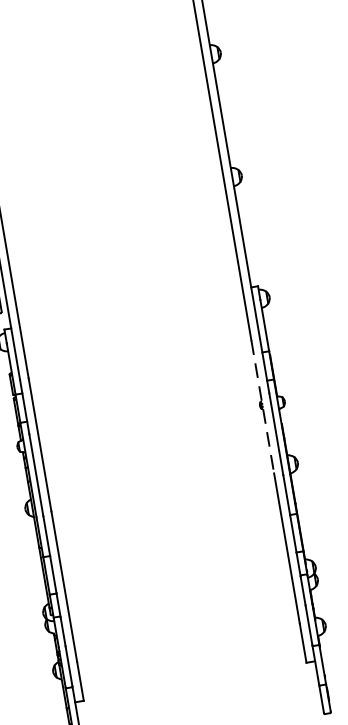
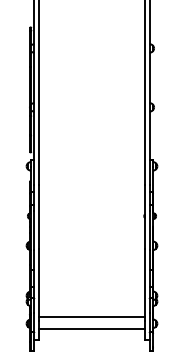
line: (262, 405) -> (145, 216), dashed -> solid
line: (185, 633) -> (91, 316), added
line: (190, 660) -> (91, 329), added

